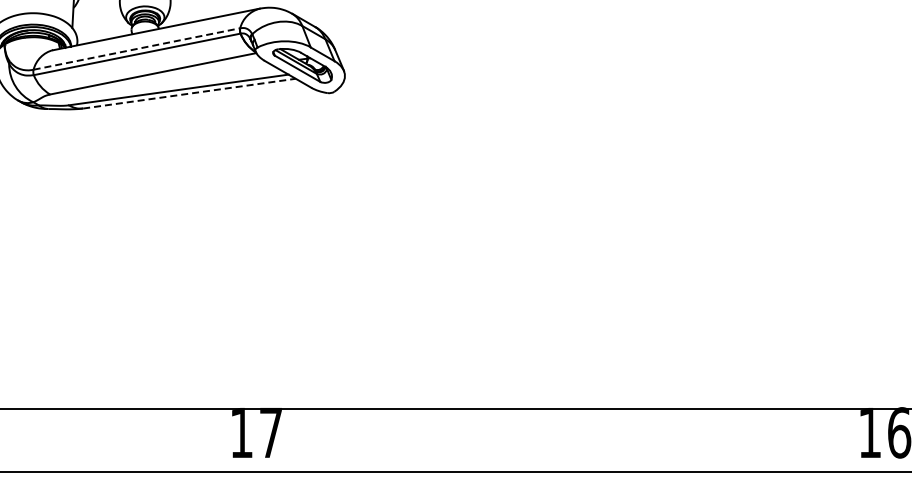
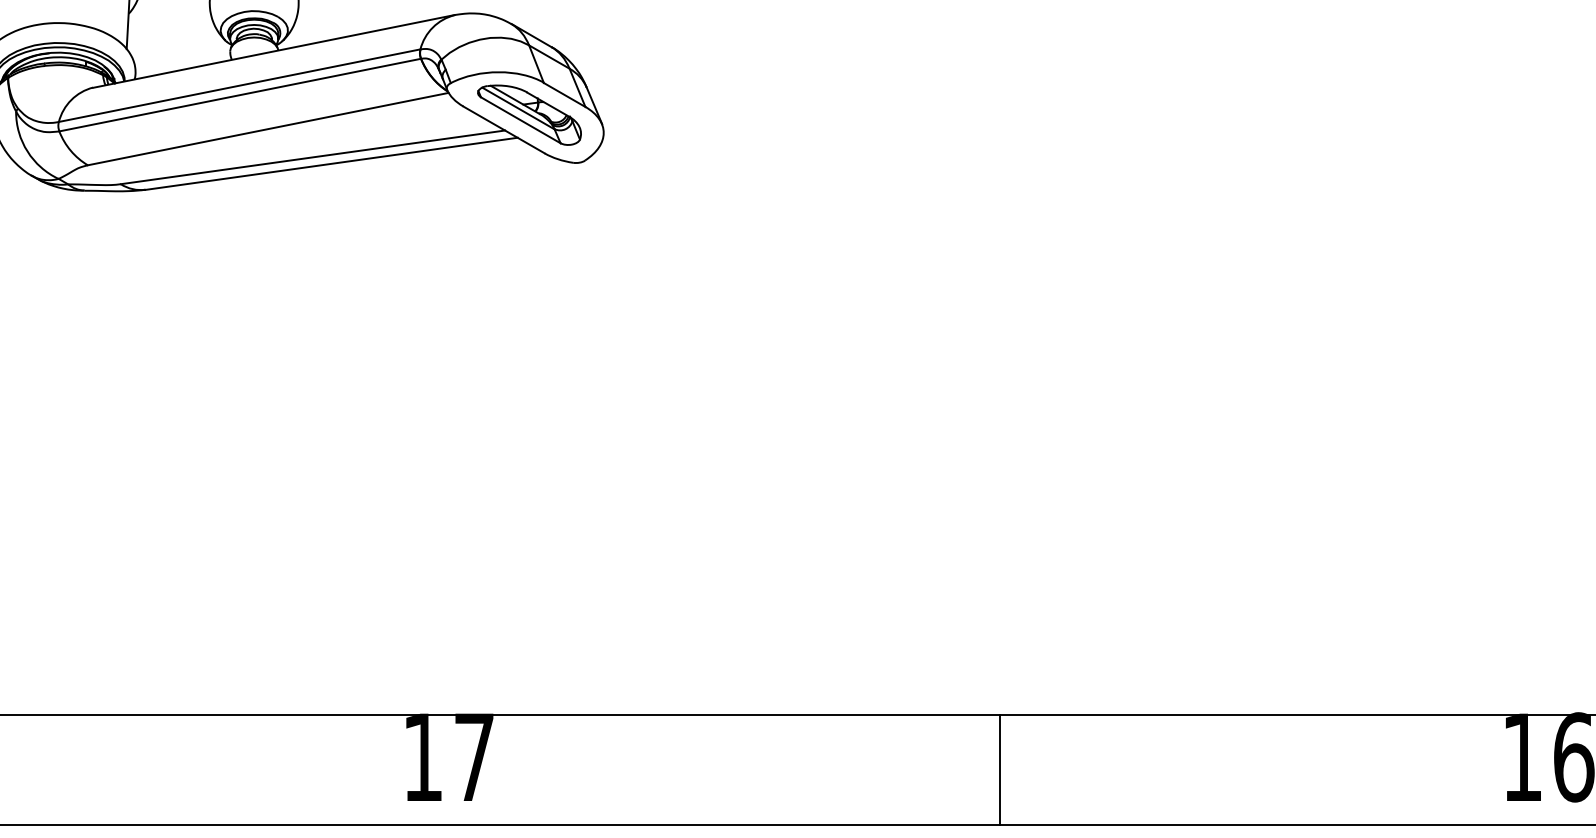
line: (137, 48) -> (240, 84), dashed -> solid
line: (189, 93) -> (331, 163), dashed -> solid
line: (571, 439) -> (1000, 768), added

